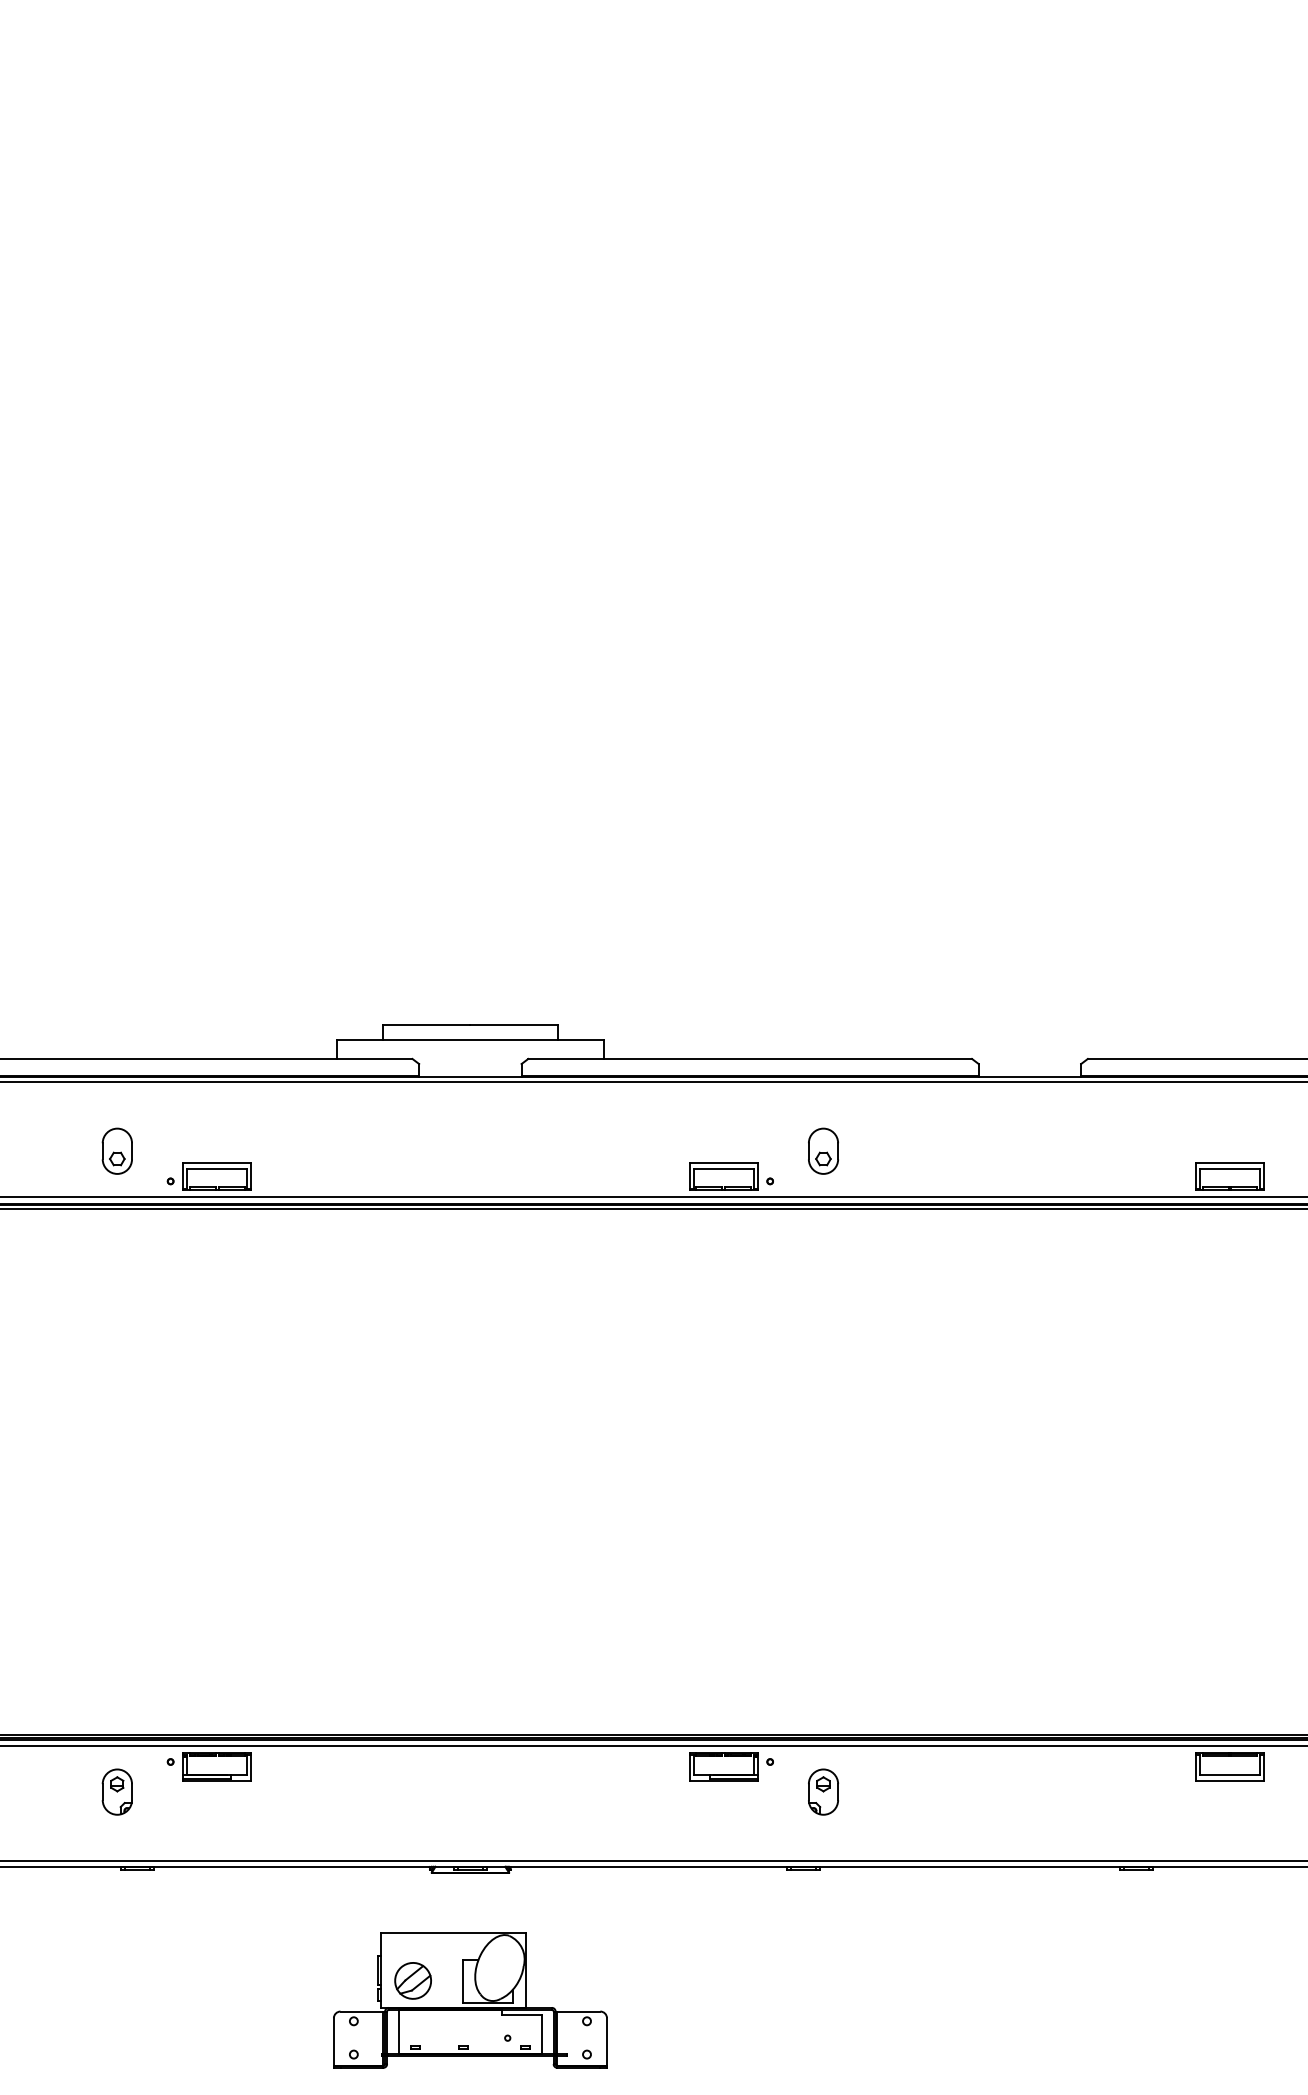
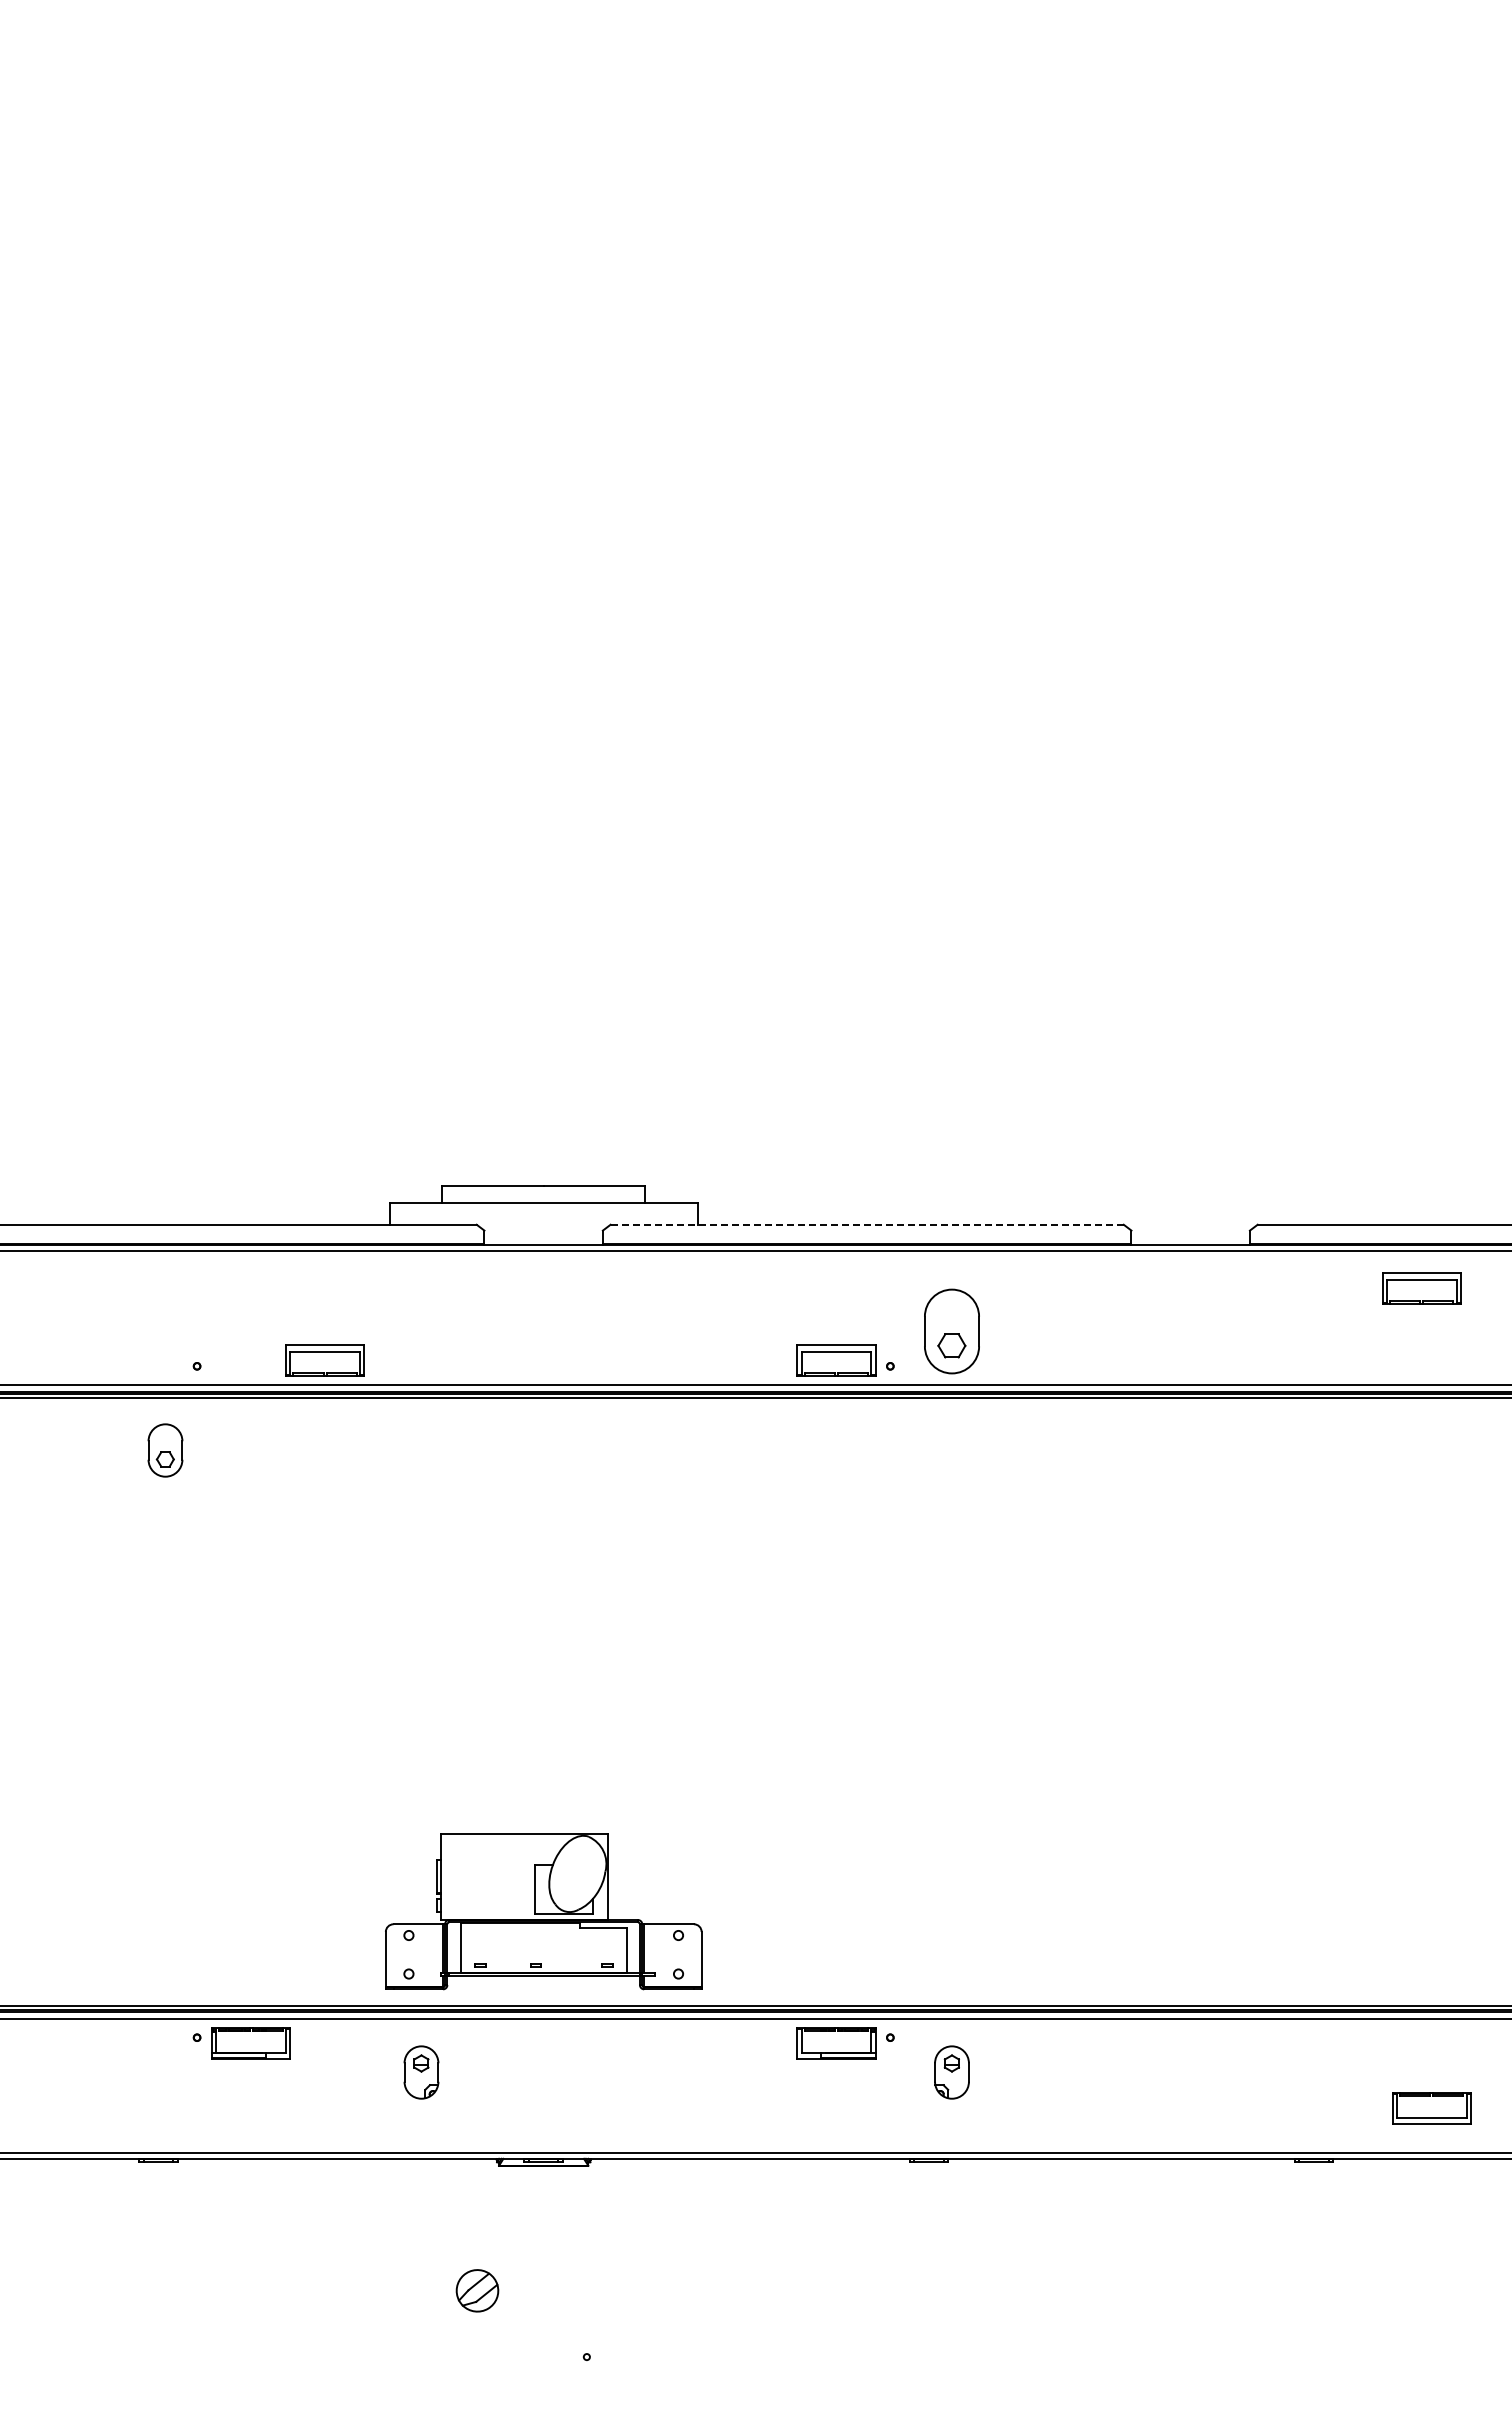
line: (750, 1058) -> (867, 1224), solid -> dashed
part: (117, 1151) -> (165, 1450), moved
part: (823, 1151) -> (951, 1331), size x1.6
part: (216, 1176) -> (324, 1360), moved
part: (1229, 1176) -> (1421, 1288), moved
part: (1229, 1767) -> (1431, 2108), moved
part: (117, 1792) -> (421, 2072), moved
part: (470, 2000) -> (543, 1911), moved

